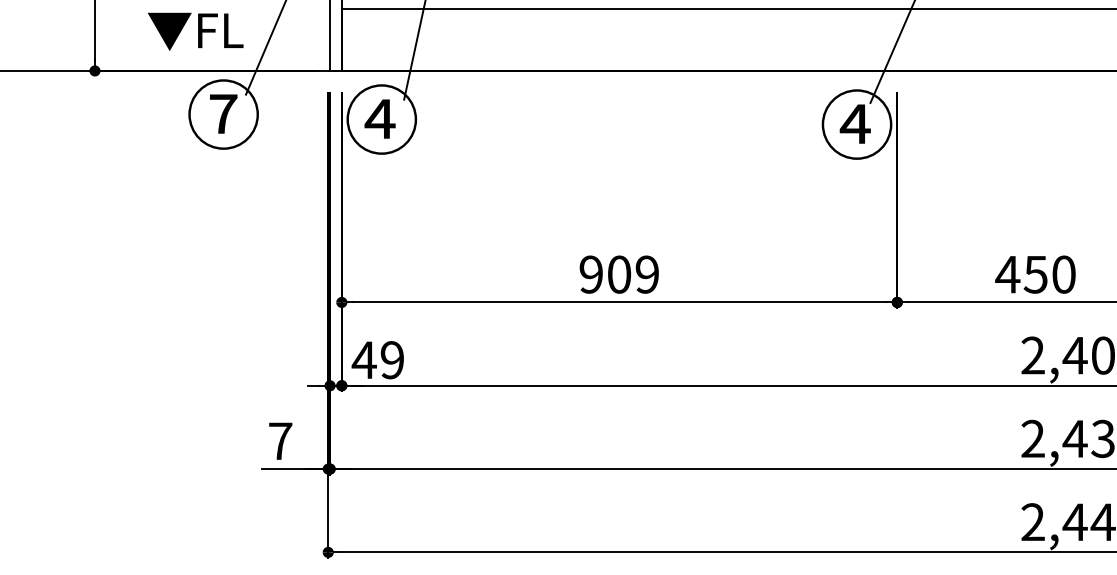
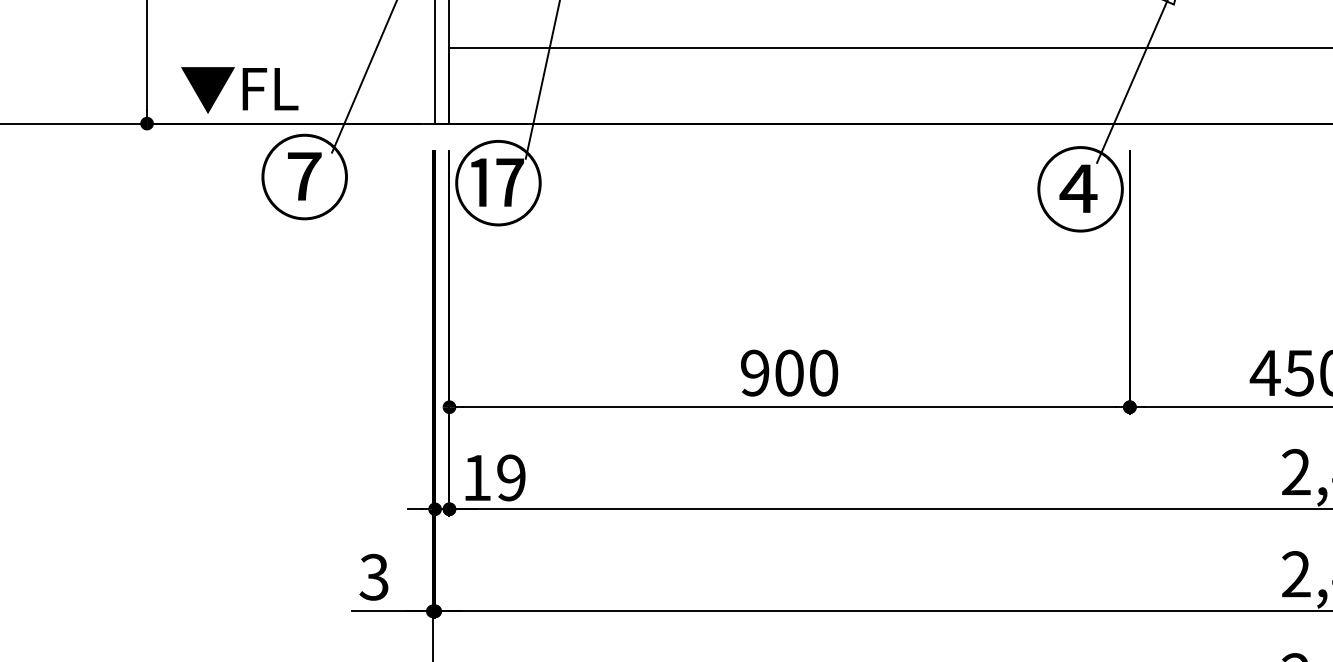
text: (195, 31) -> (239, 89), moved
text: (380, 118) -> (496, 181), ④ -> ⑰
text: (647, 274) -> (823, 372), 909 -> 900
text: (363, 359) -> (476, 477), 49 -> 19
text: (280, 441) -> (374, 577), 7 -> 3

